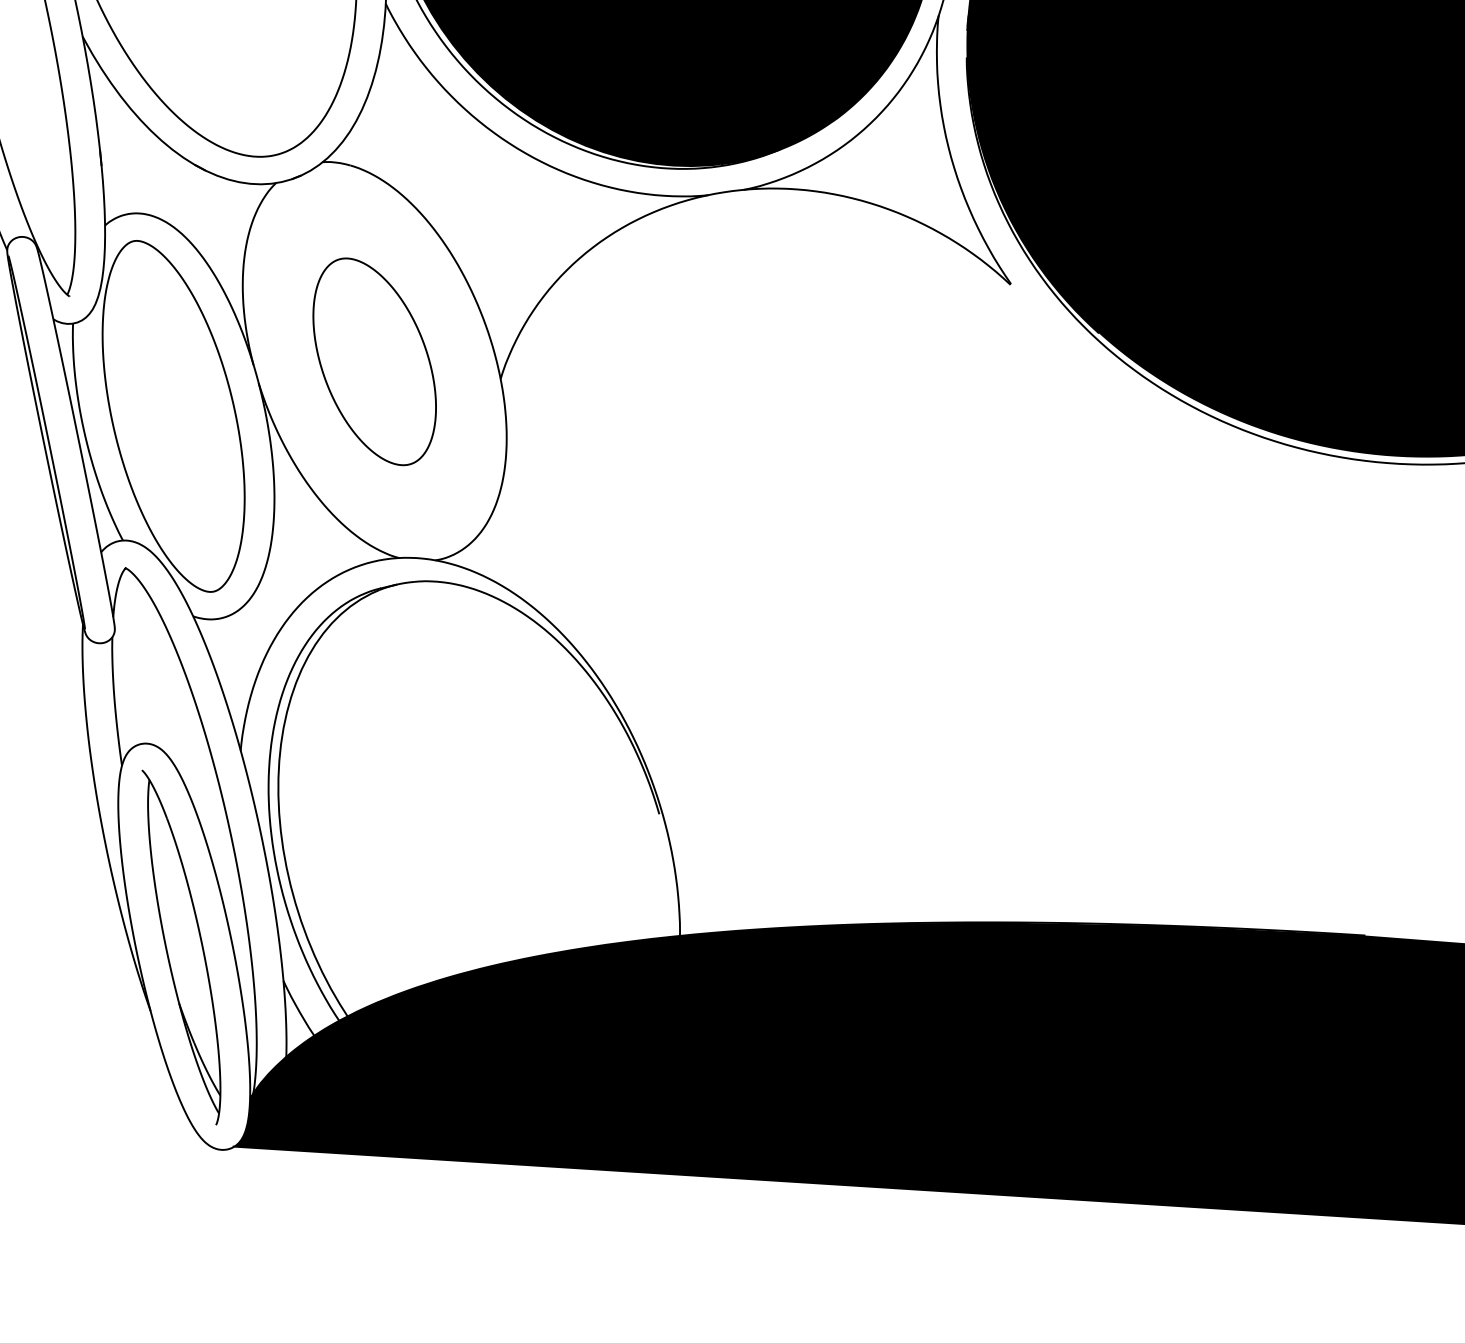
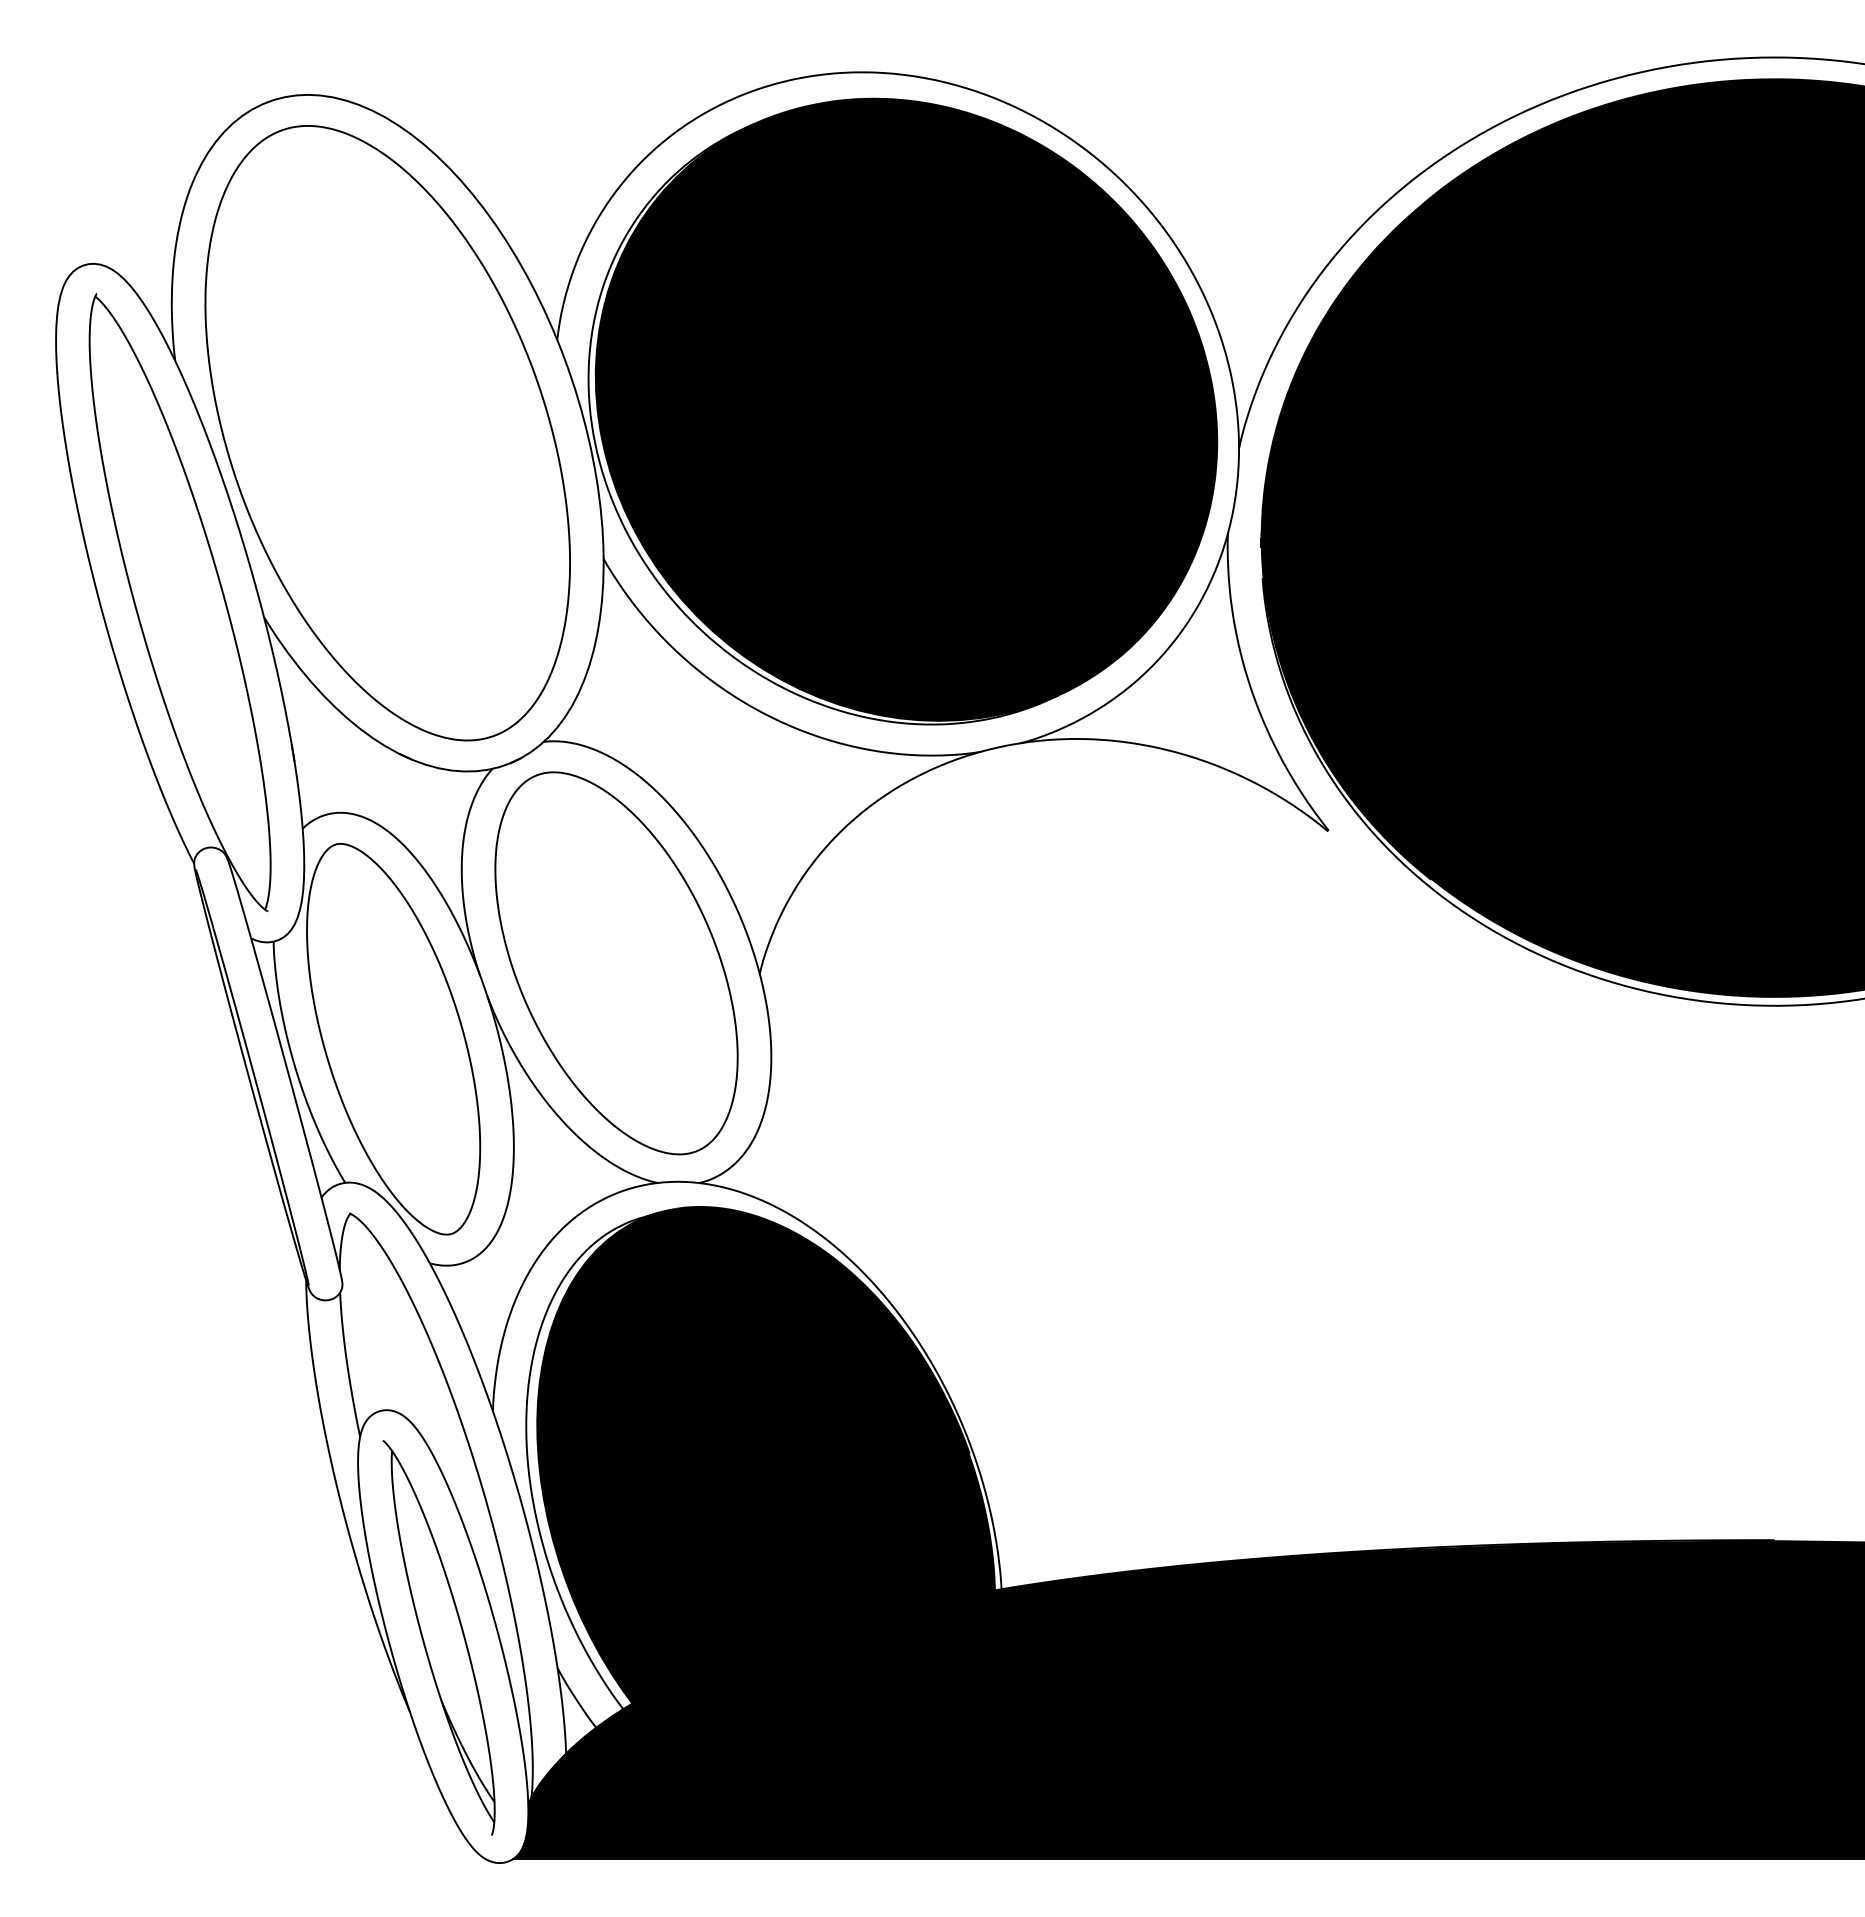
part: (374, 361) -> (616, 963), size x1.67
fill: (479, 804) -> (766, 1455), added

